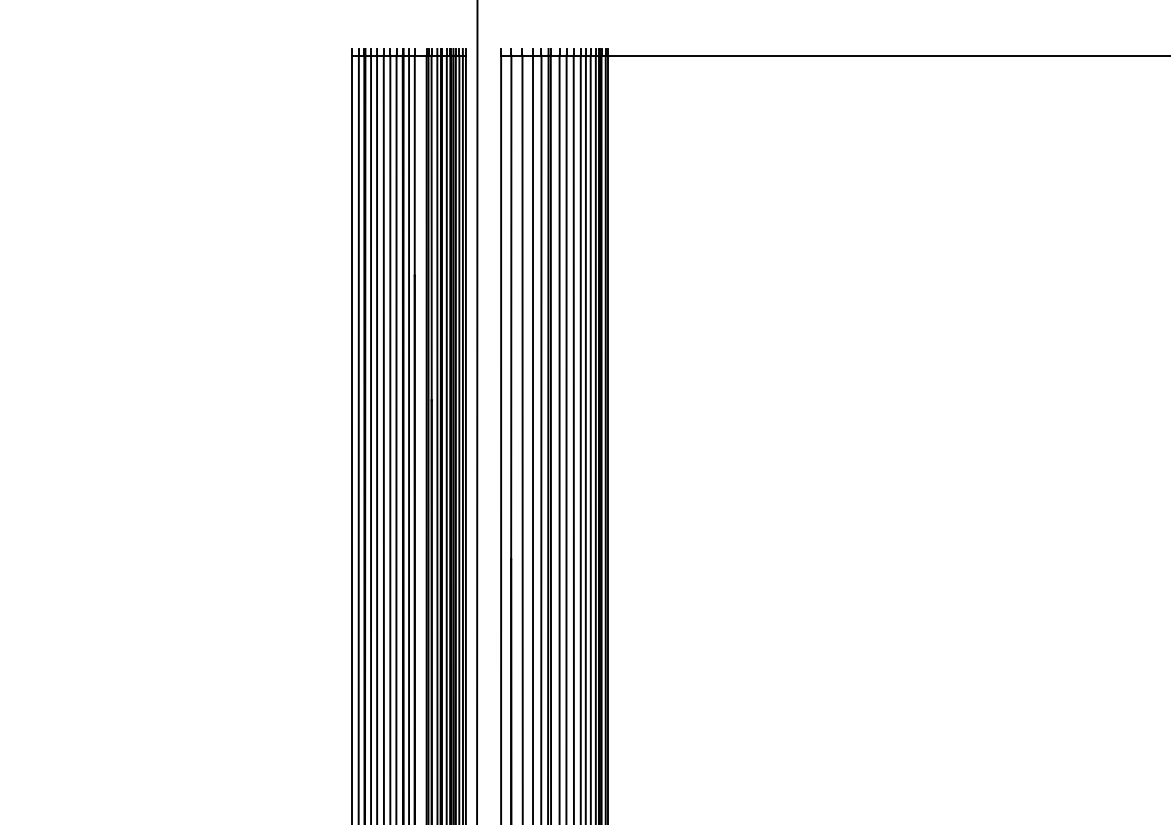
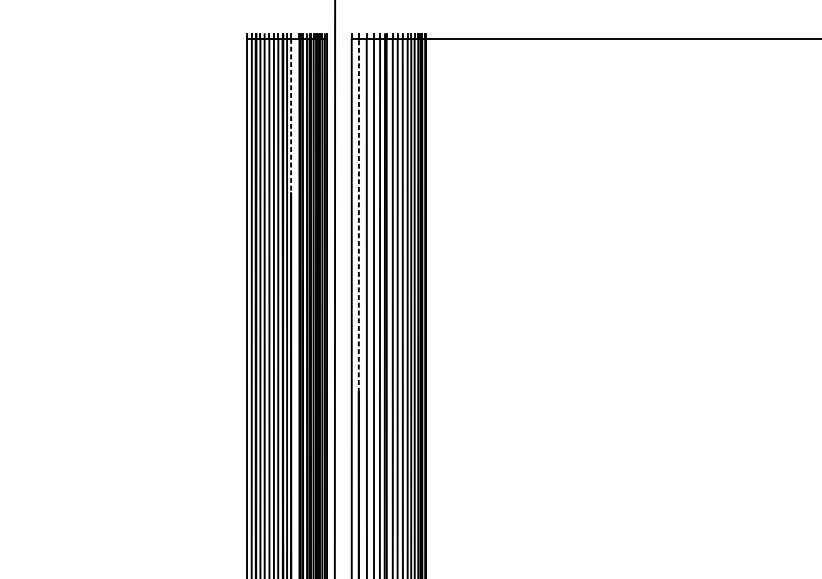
line: (414, 166) -> (290, 116), solid -> dashed
line: (511, 307) -> (359, 215), solid -> dashed

